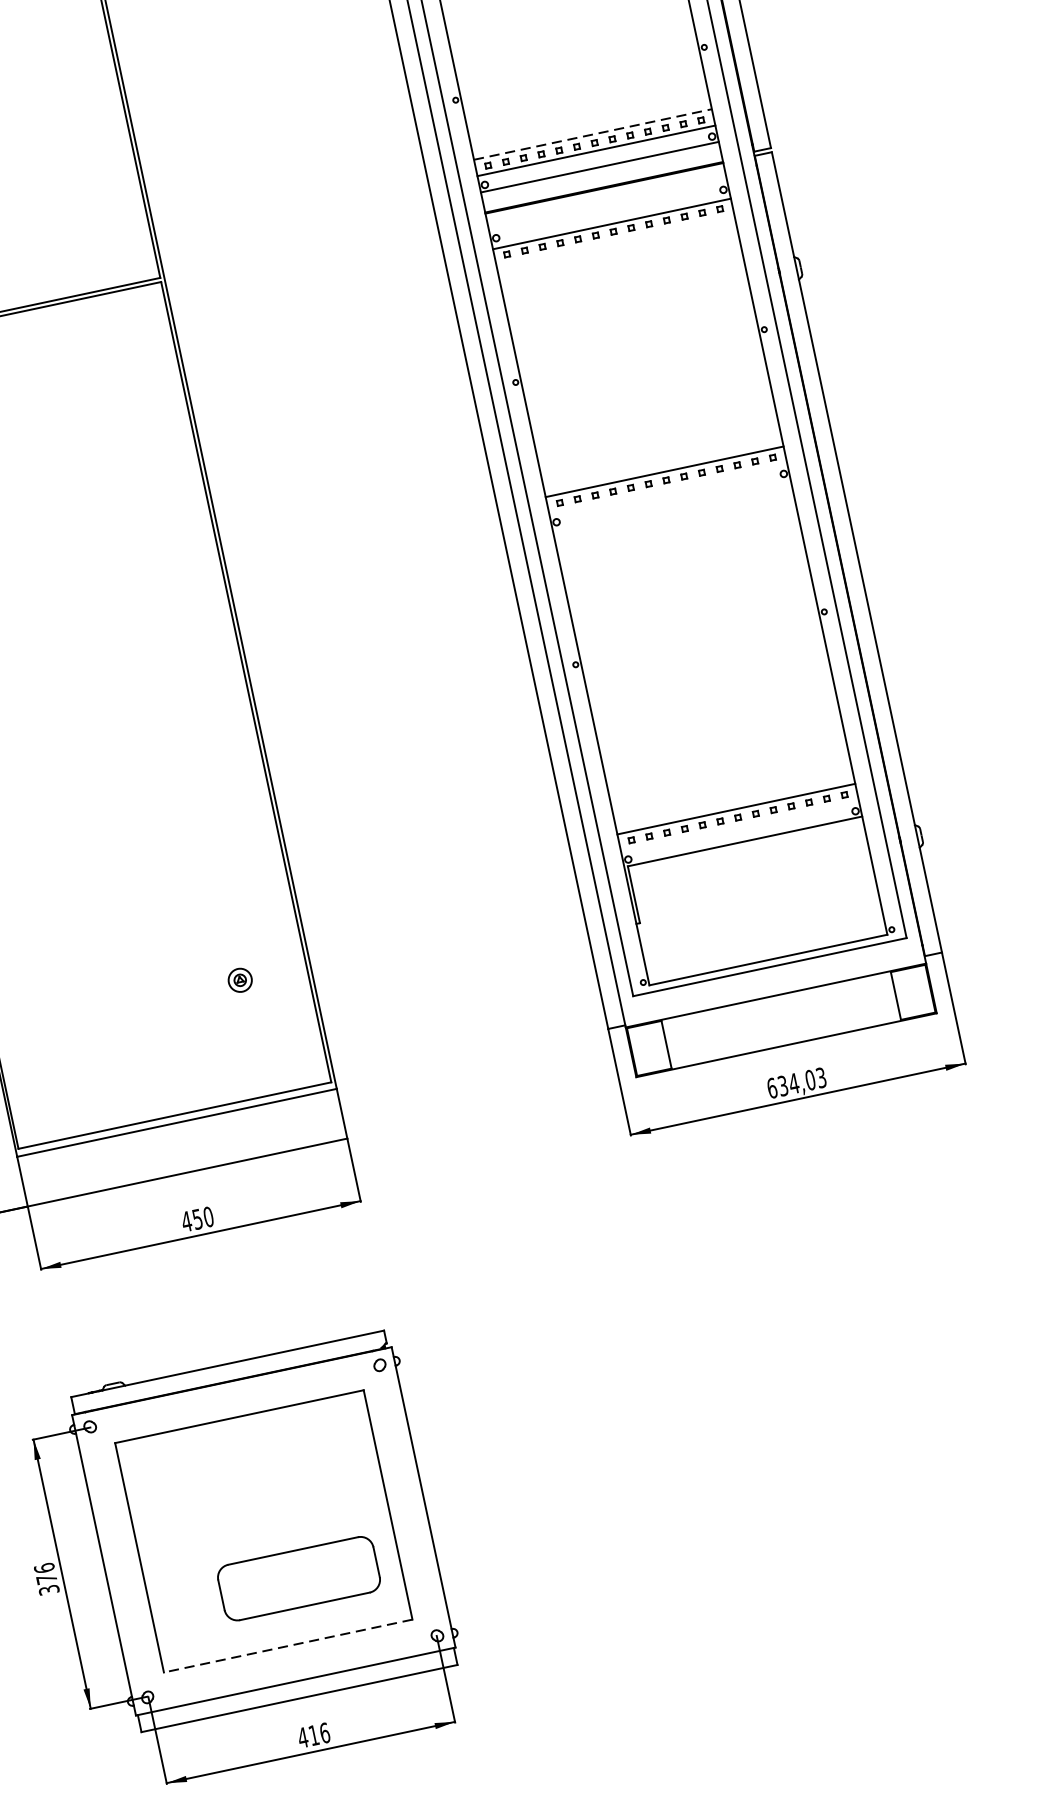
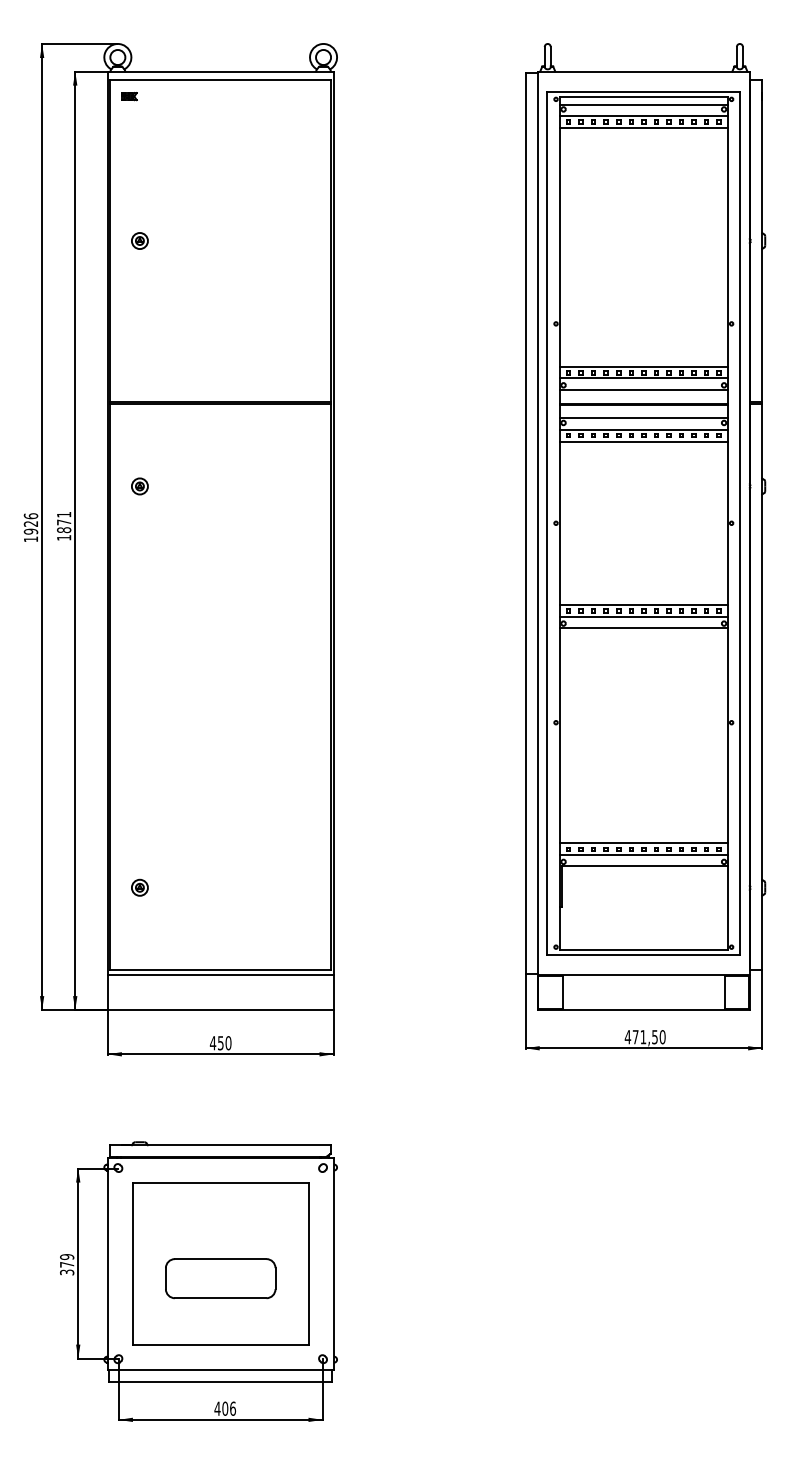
line: (593, 133) -> (644, 366), dashed -> solid
line: (608, 207) -> (643, 418), added
line: (614, 240) -> (643, 441), added
line: (667, 488) -> (643, 616), added
line: (671, 505) -> (643, 628), added
line: (739, 825) -> (643, 854), added
part: (239, 980) -> (139, 887), moved
text: (795, 1083) -> (644, 1037), 634,03 -> 471,50
text: (45, 1568) -> (67, 1257), 376 -> 379
part: (298, 1578) -> (220, 1278), moved
line: (287, 1645) -> (220, 1344), dashed -> solid
text: (314, 1735) -> (225, 1408), 416 -> 406

